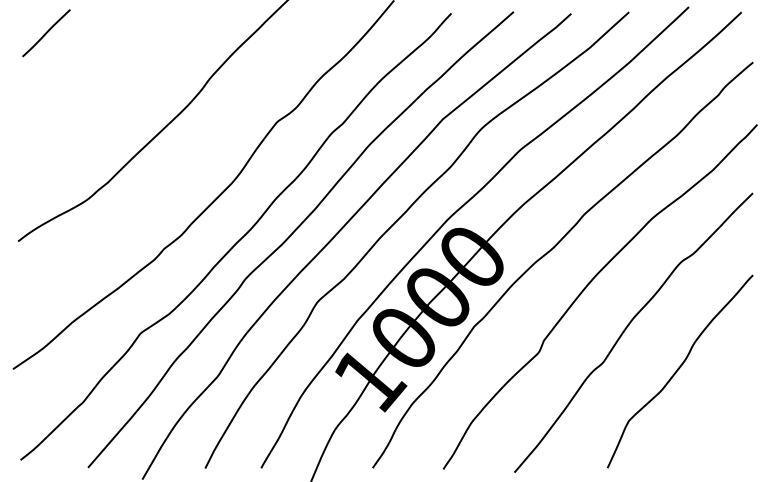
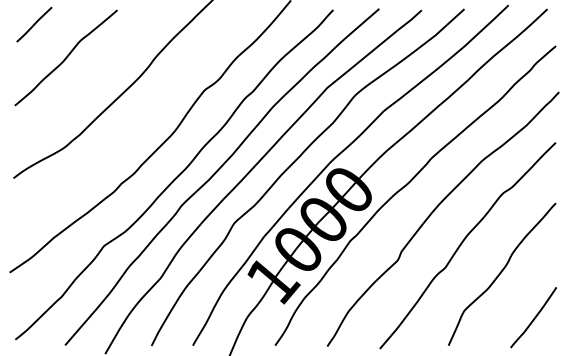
curve: (89, 78) -> (66, 58), added
curve: (723, 430) -> (534, 317), added

